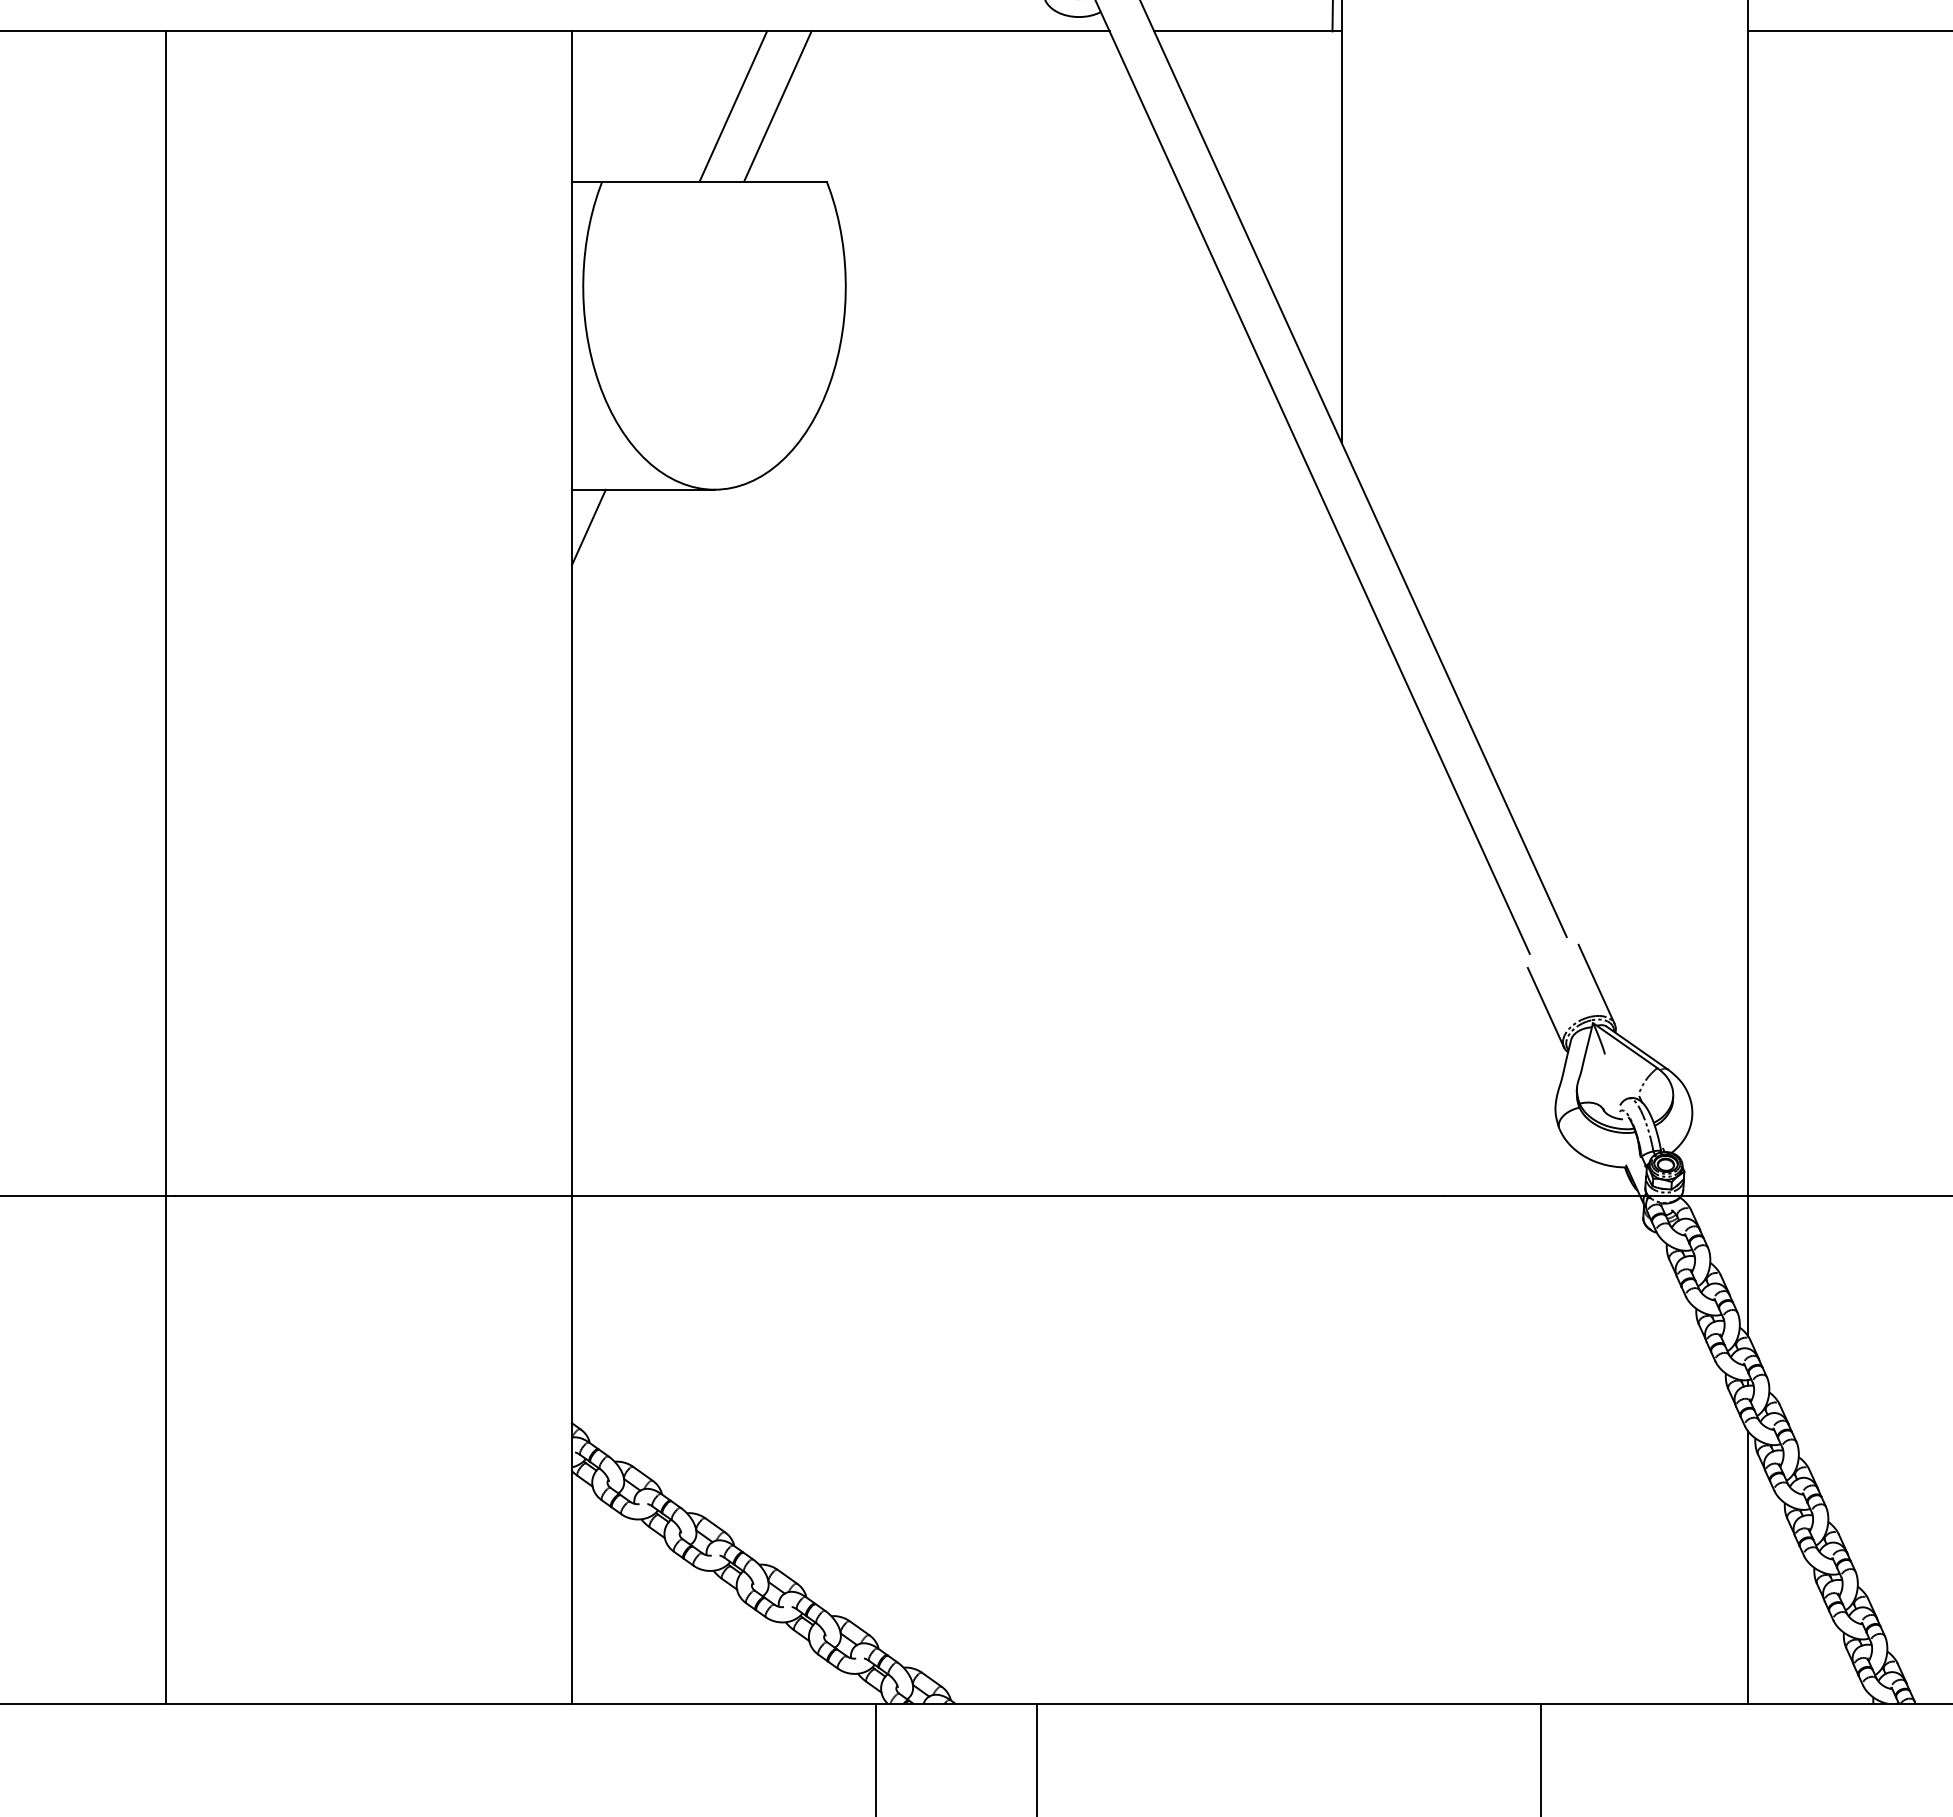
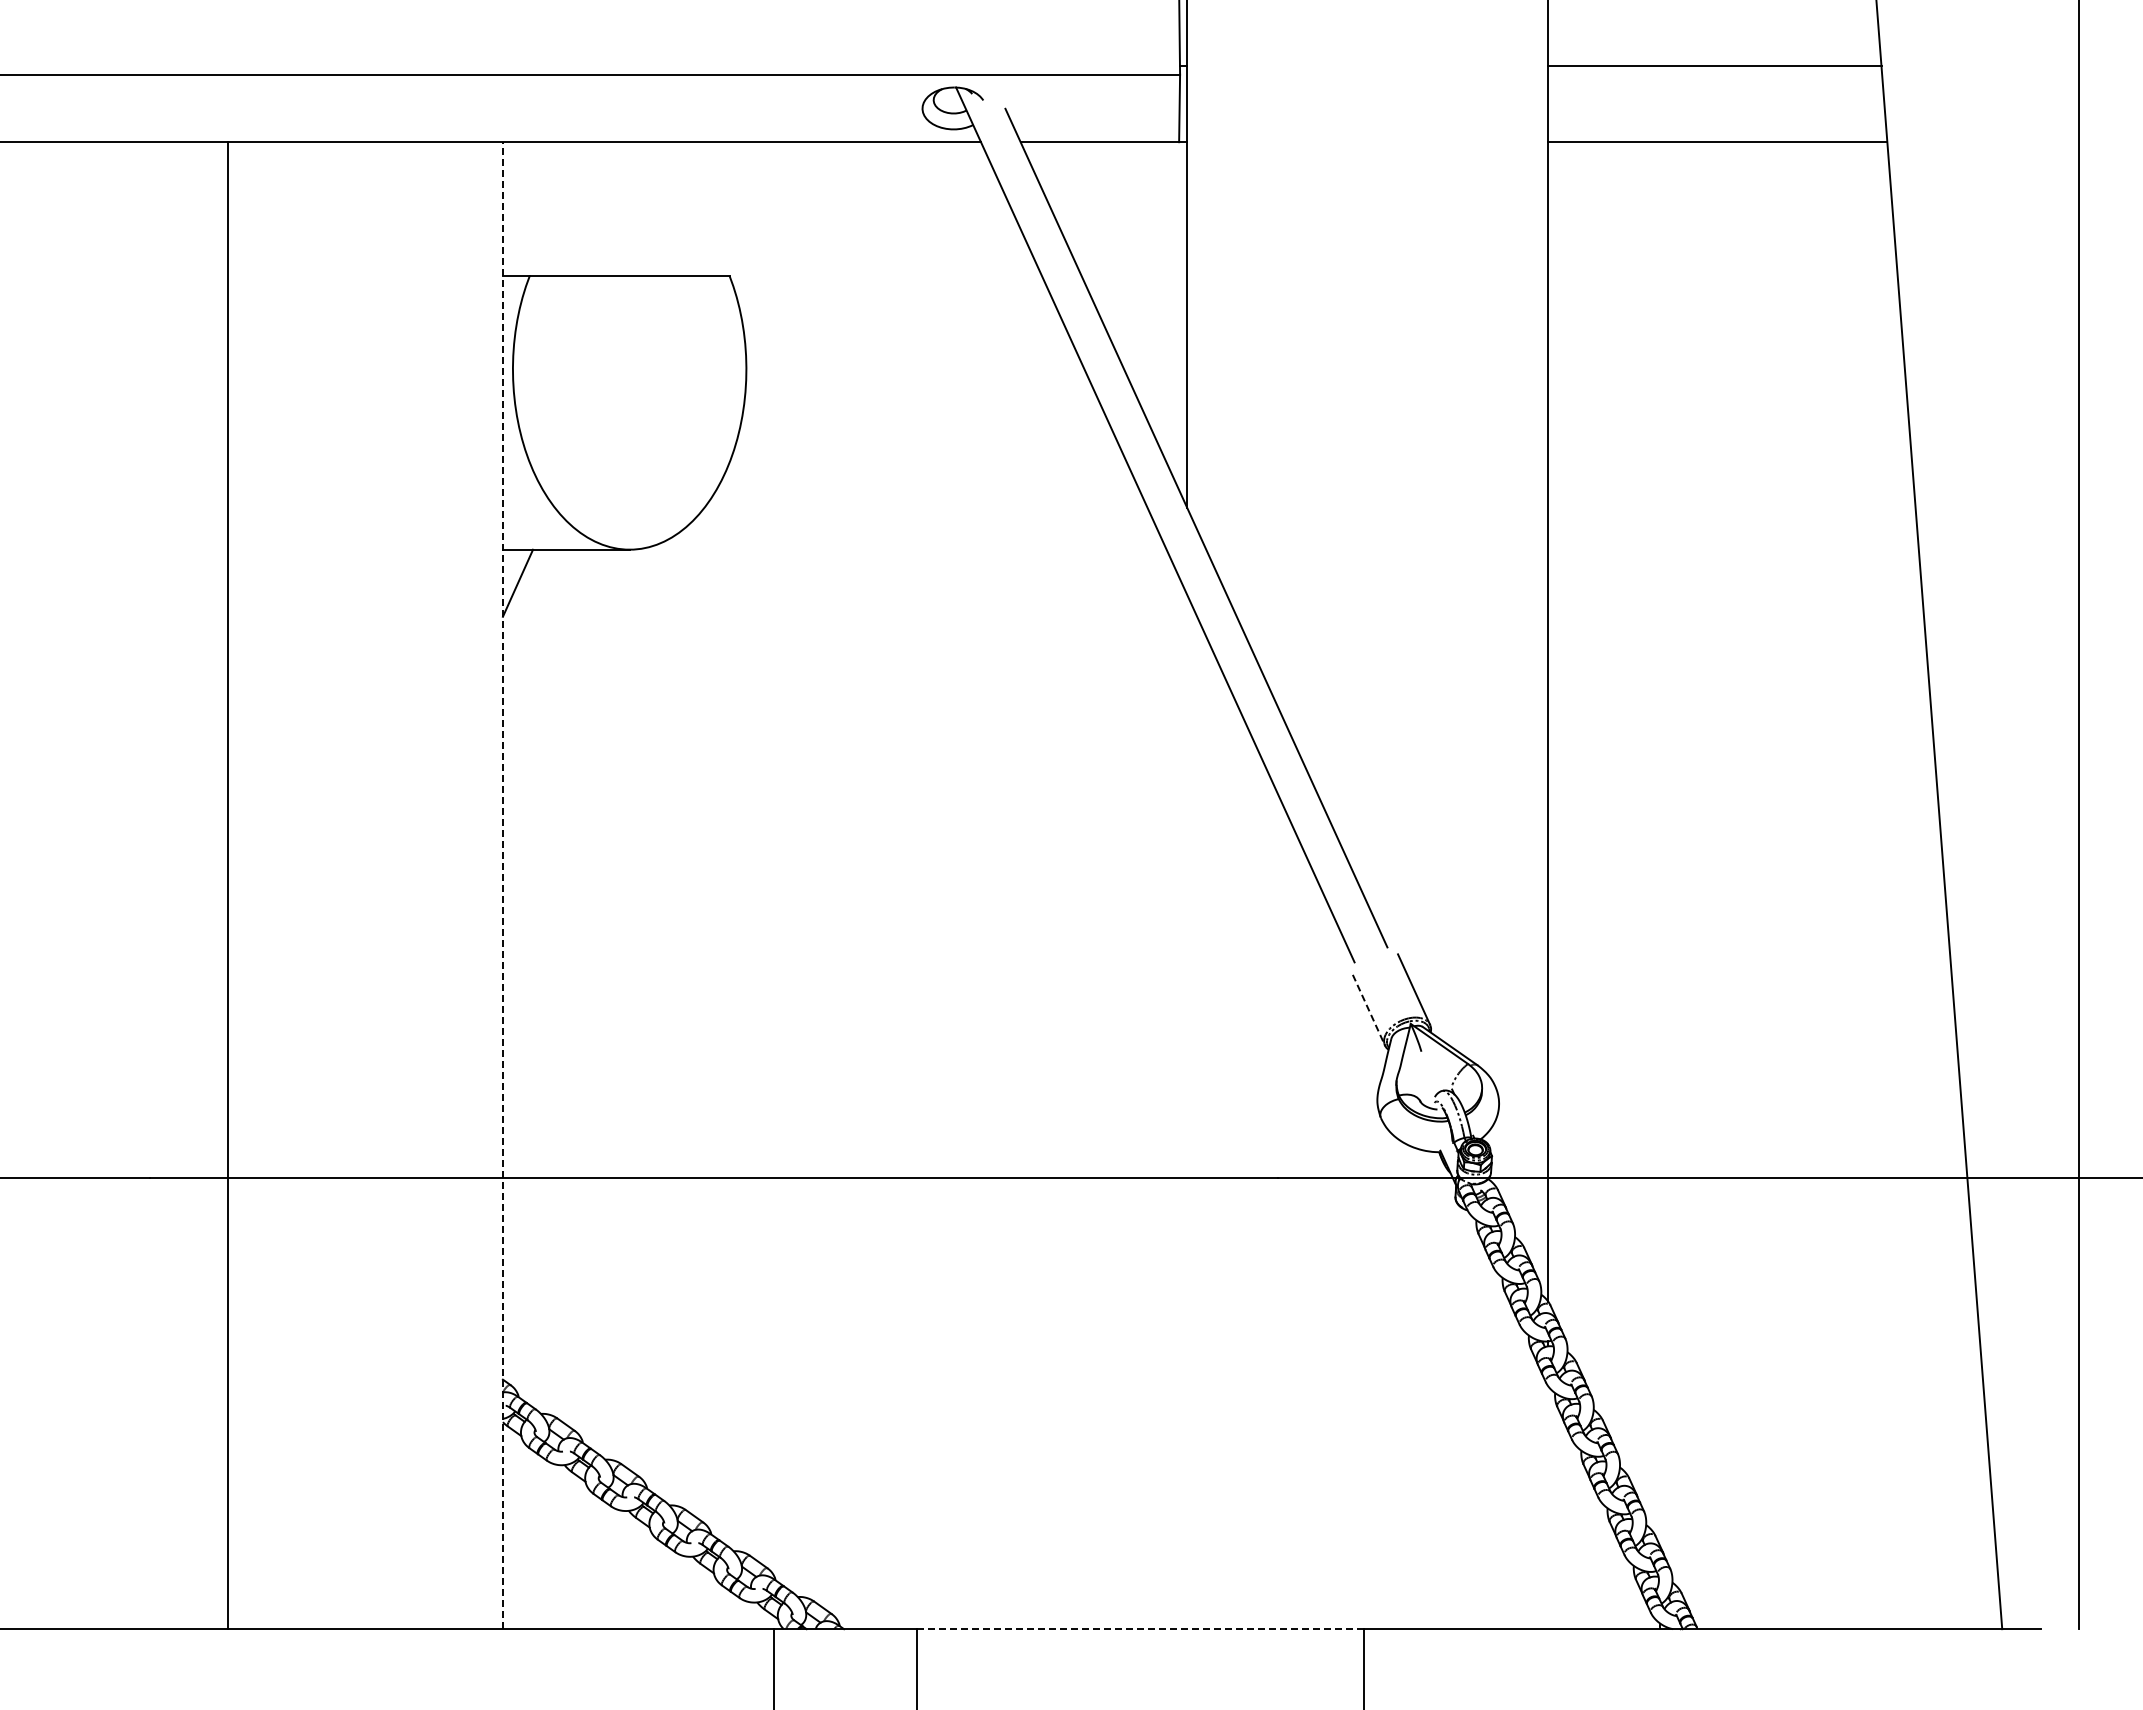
line: (733, 105) -> (646, 208), removed
line: (777, 105) -> (685, 208), removed
line: (166, 867) -> (228, 885), moved
line: (571, 867) -> (502, 885), solid -> dashed
line: (1545, 1008) -> (1368, 1010), solid -> dashed
line: (1747, 1566) -> (1548, 1507), removed
line: (1289, 1704) -> (1140, 1629), solid -> dashed

